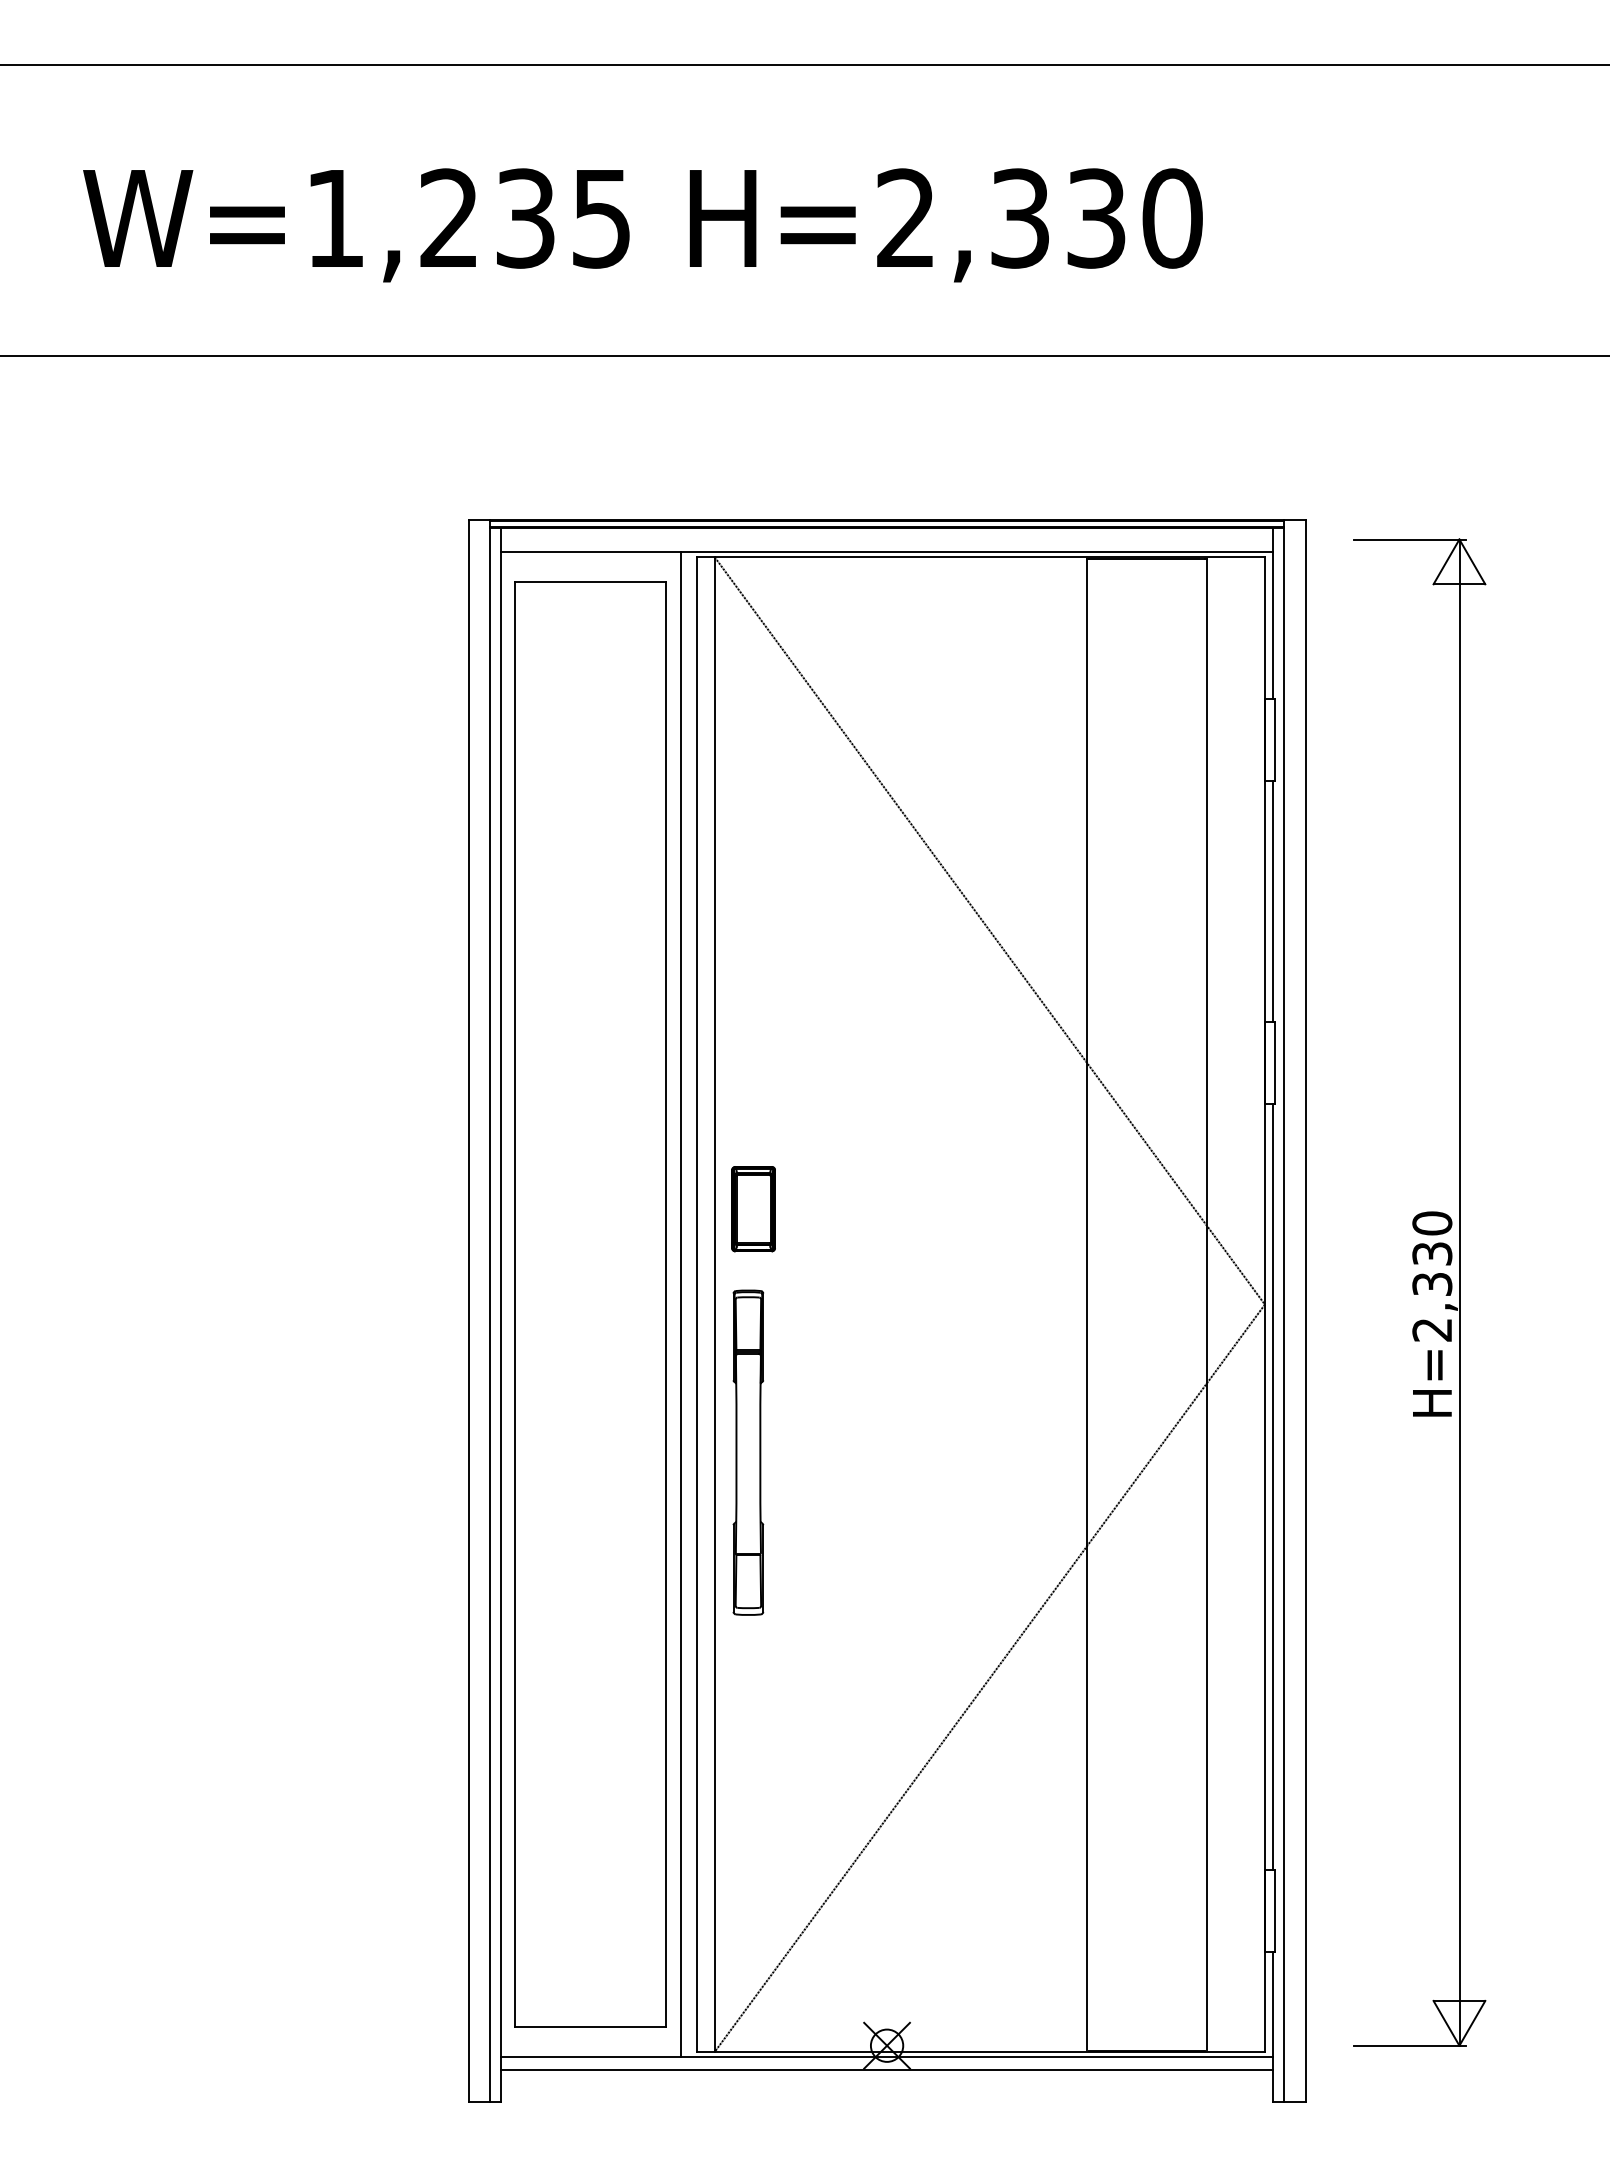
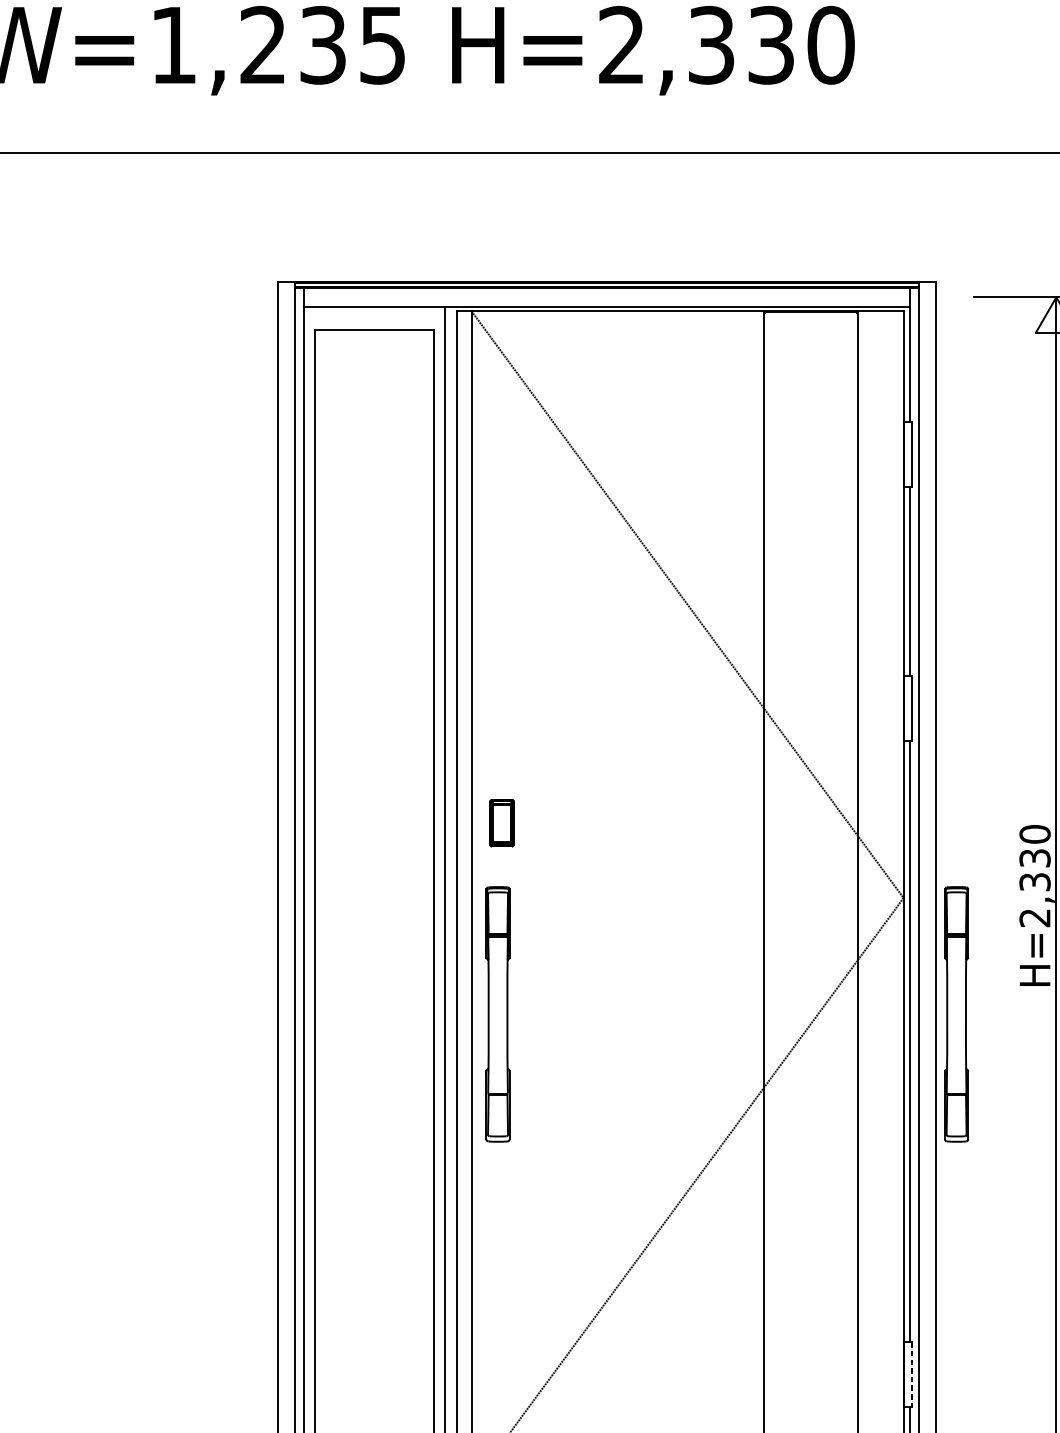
part: (753, 1209) -> (502, 823), size x0.7
part: (1332, 1452) -> (956, 1014), added
line: (1275, 1911) -> (911, 1374), solid -> dashed

